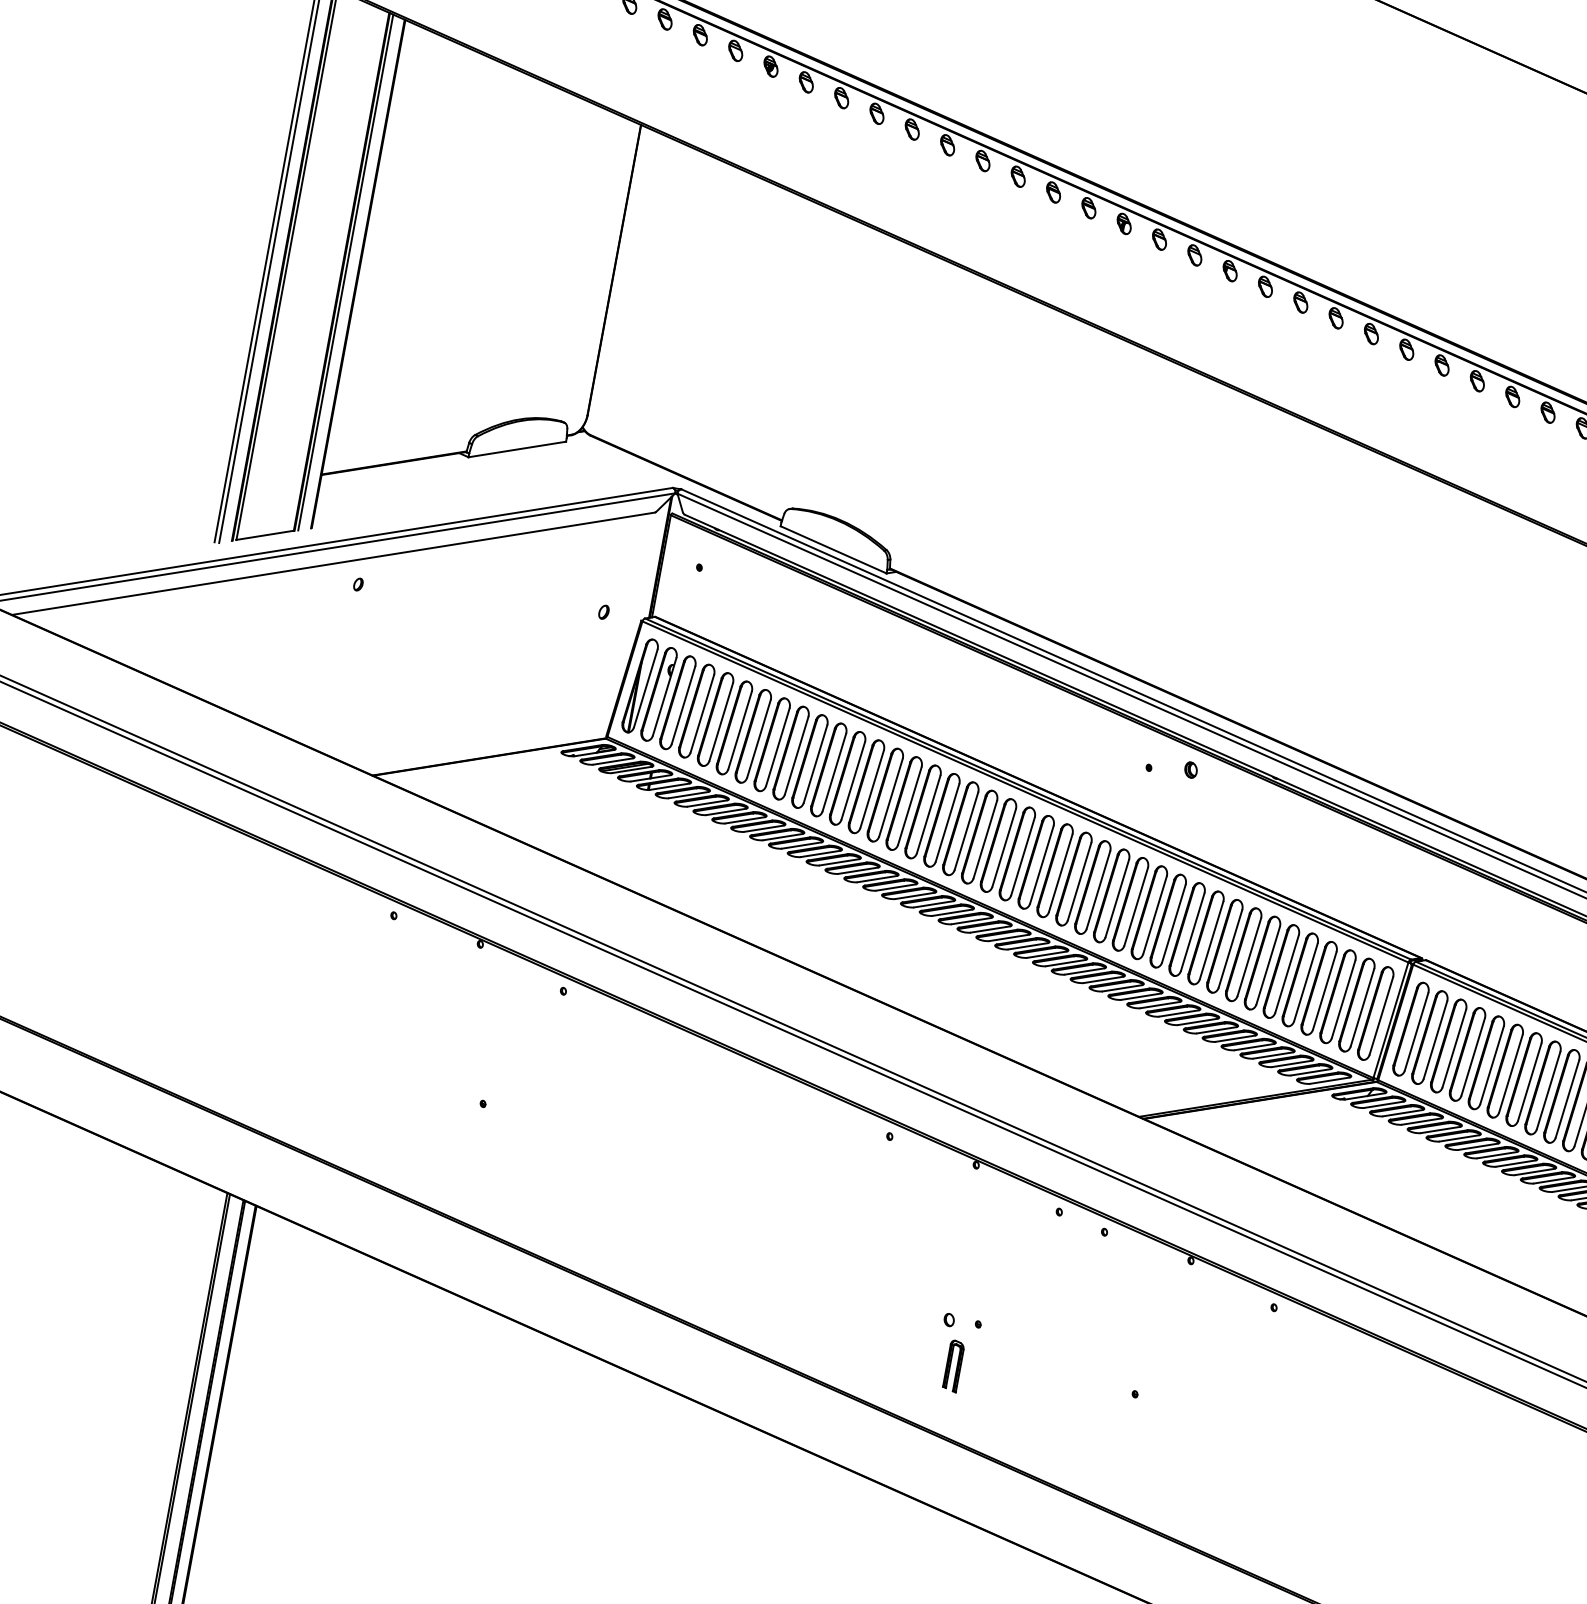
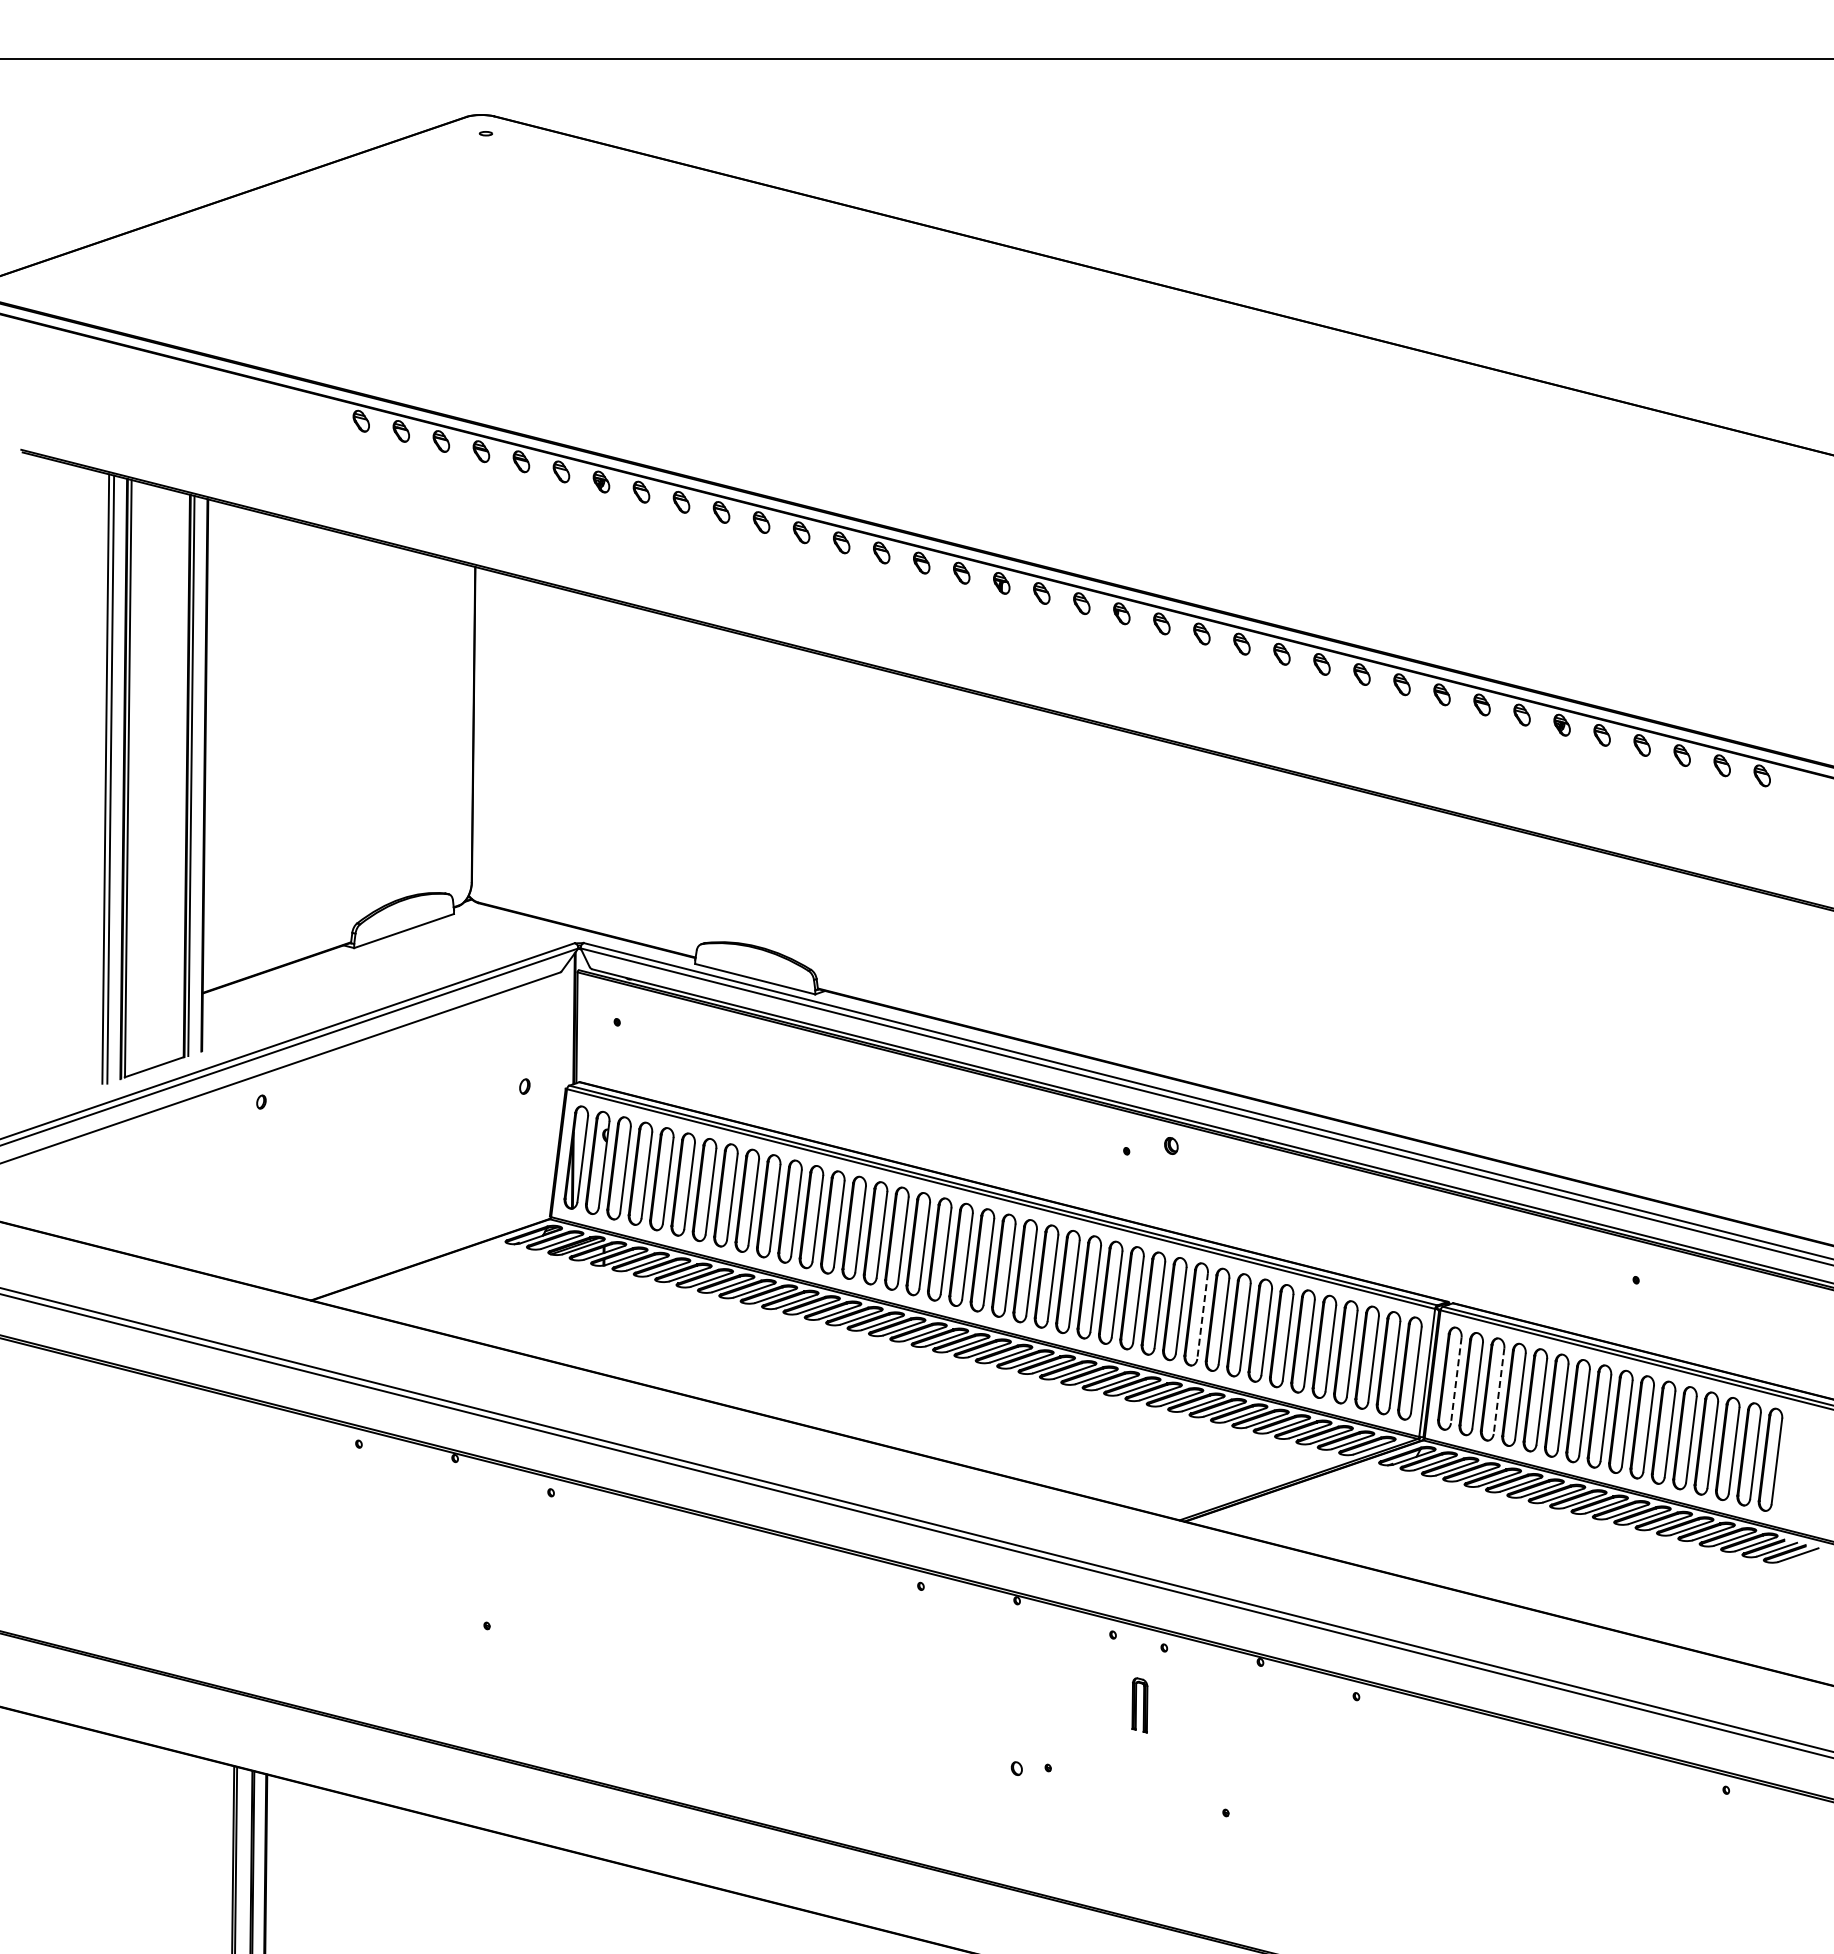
line: (1192, 932) -> (1202, 1316), solid -> dashed
line: (1416, 1031) -> (1456, 1380), solid -> dashed
line: (1453, 1048) -> (1498, 1391), solid -> dashed
part: (953, 1366) -> (1139, 1705), moved

